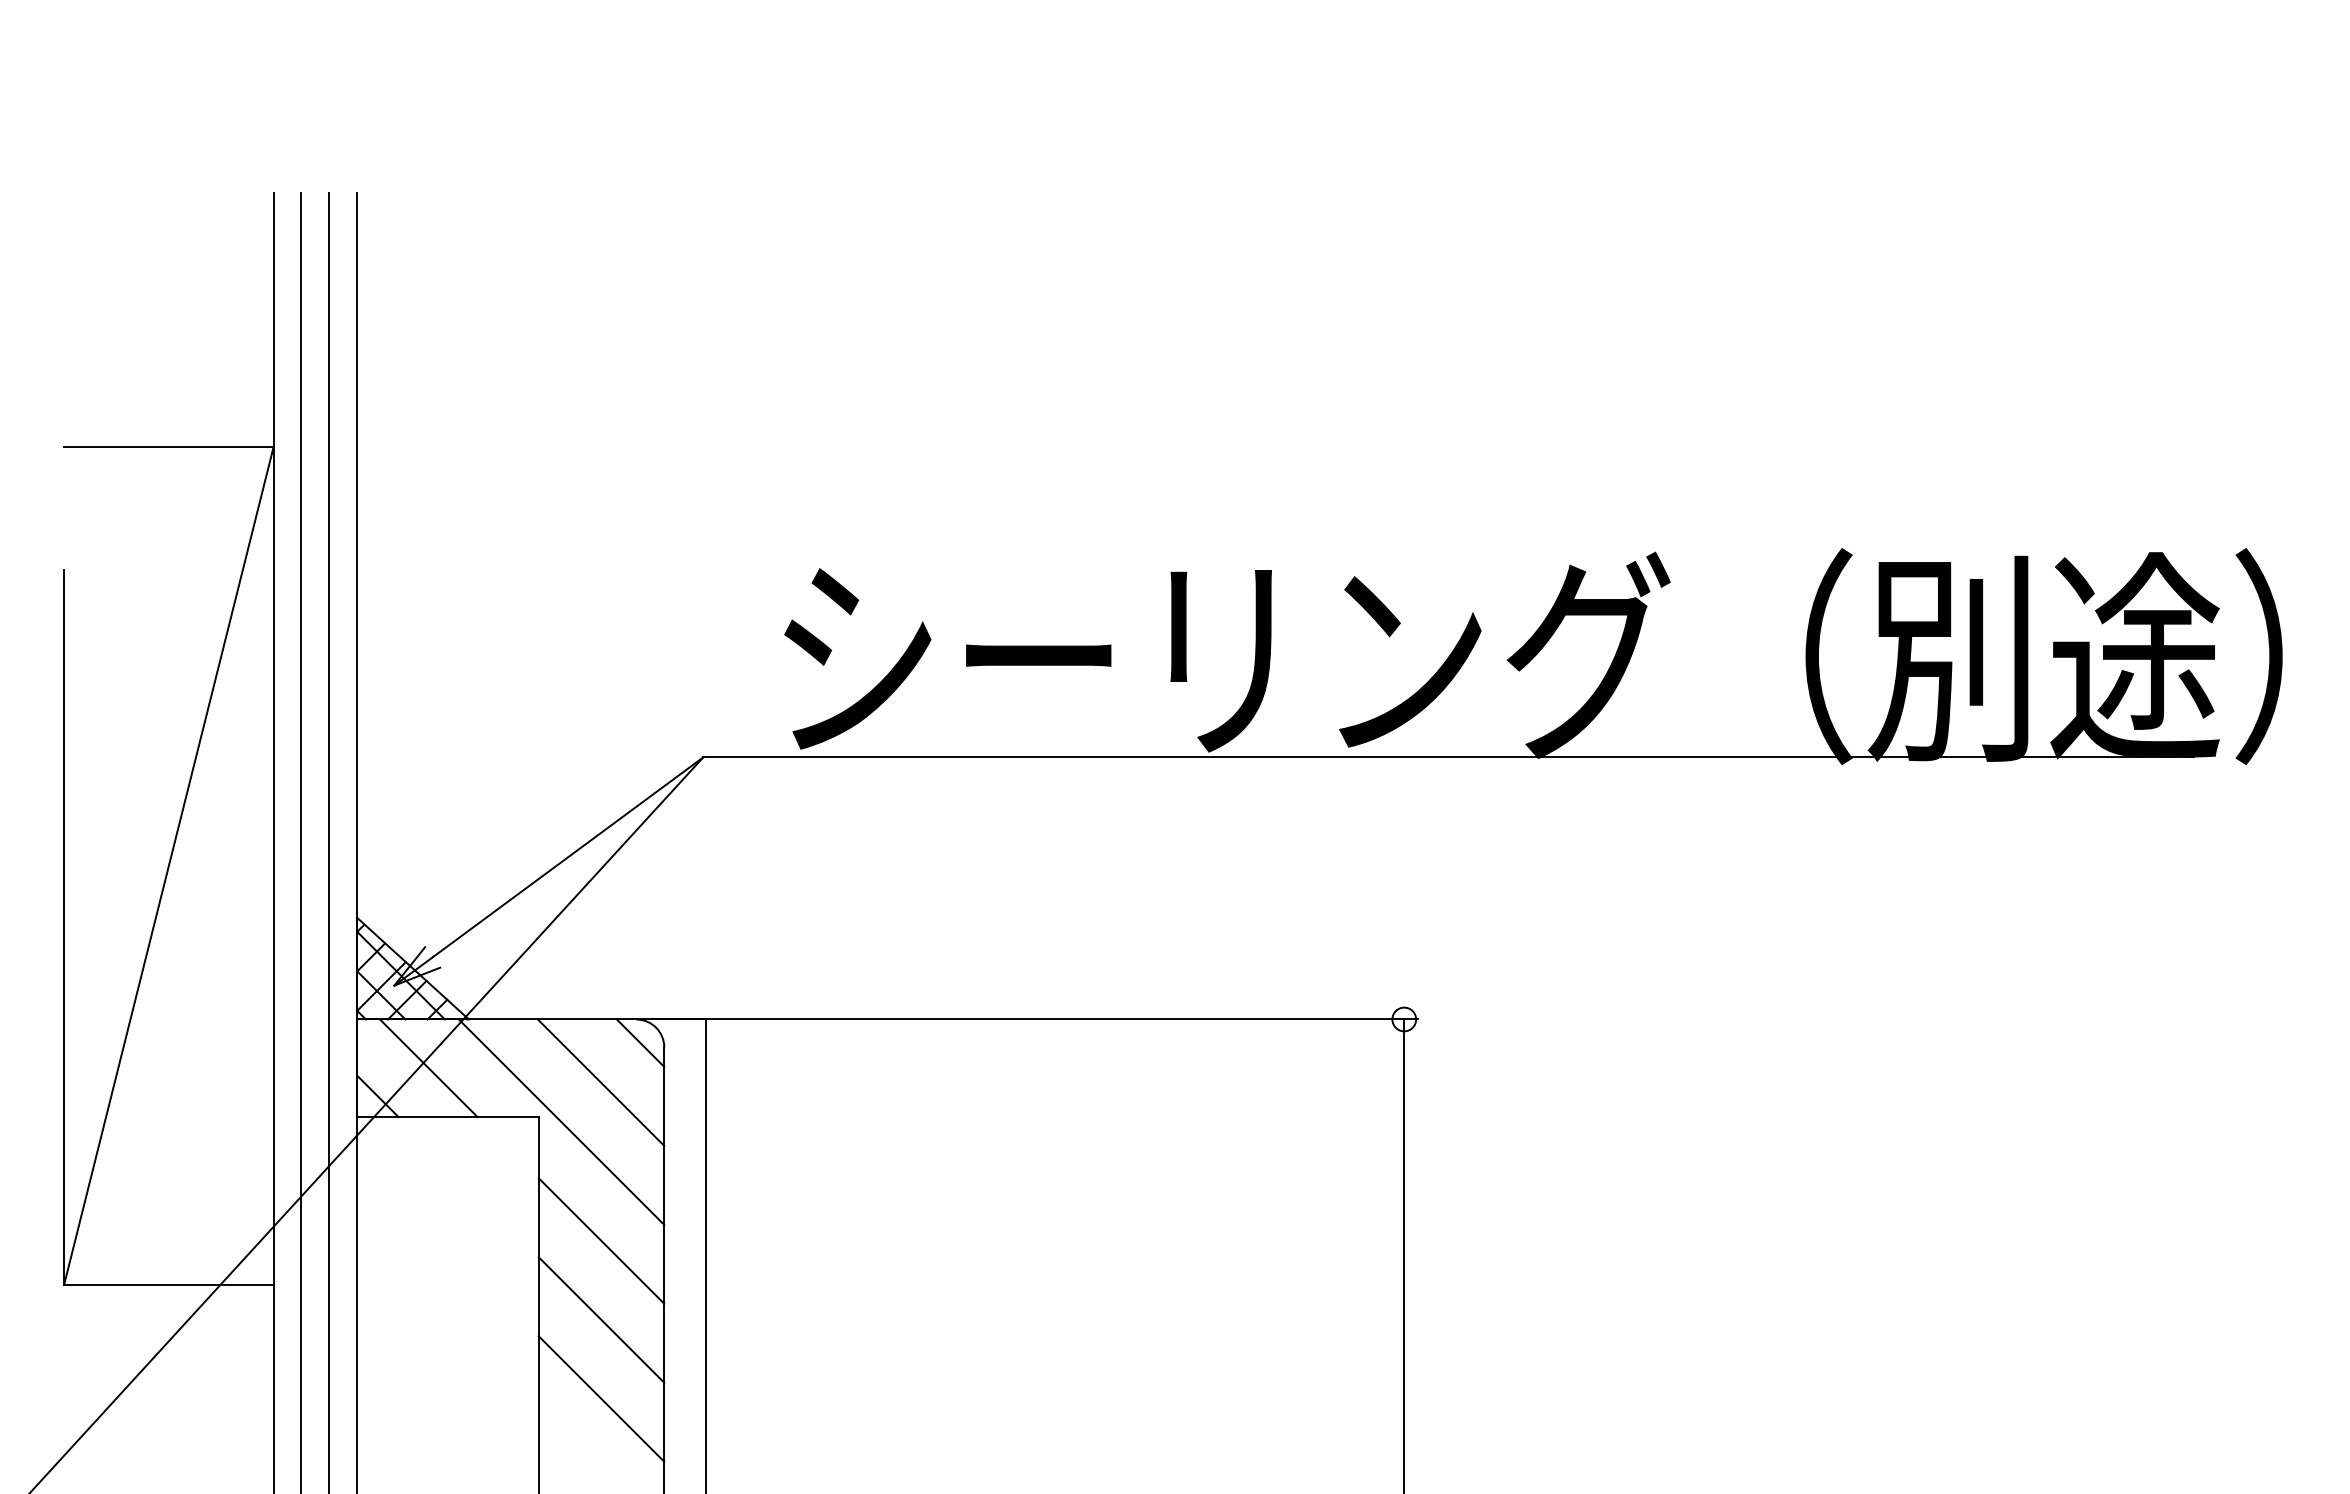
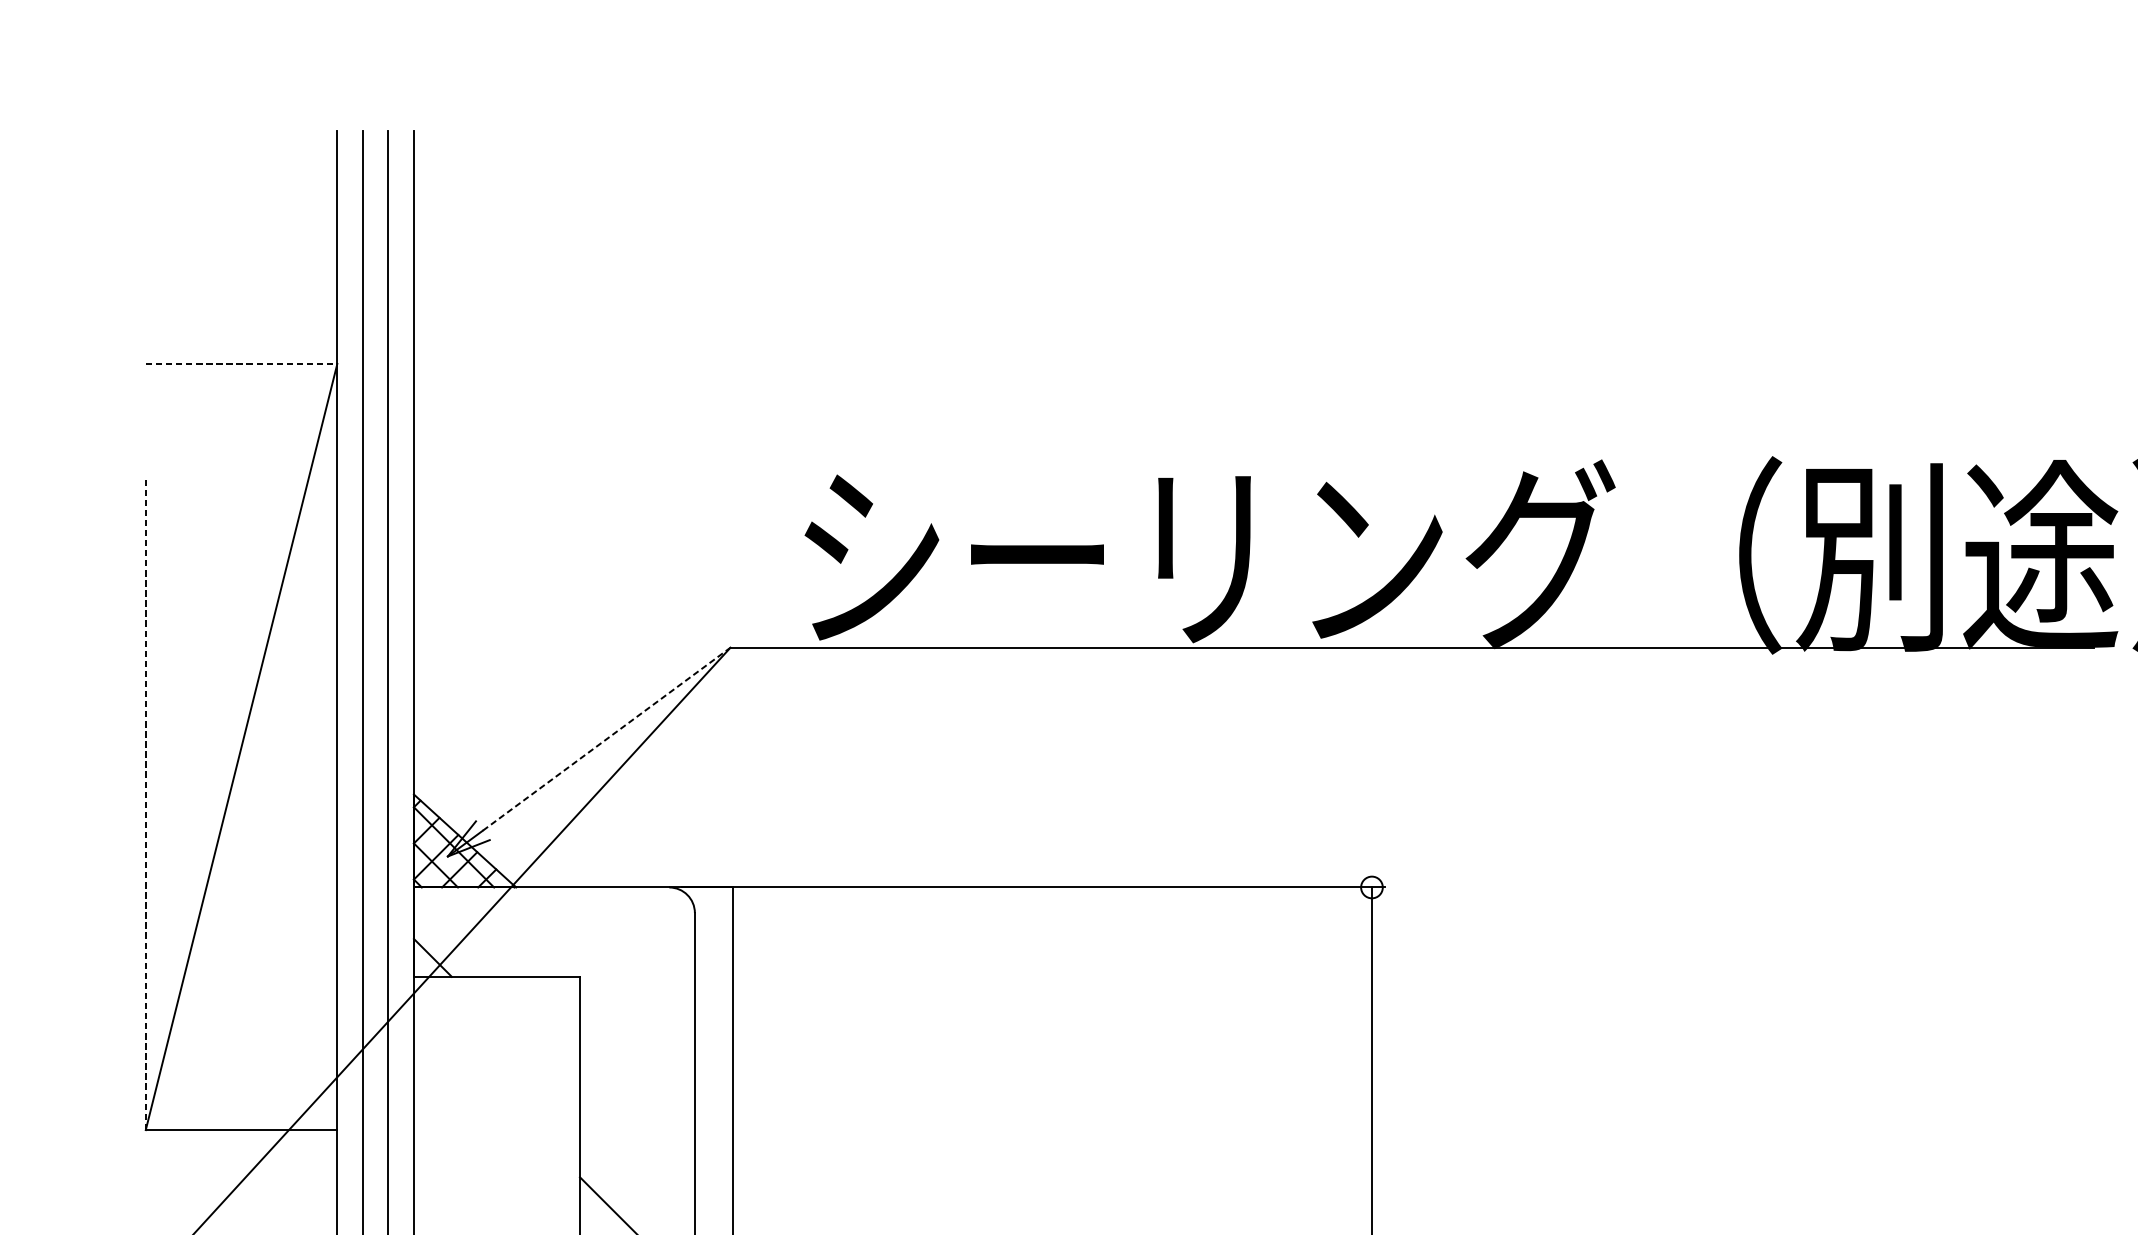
line: (168, 447) -> (241, 364), solid -> dashed
line: (568, 857) -> (607, 739), solid -> dashed
line: (64, 926) -> (146, 802), solid -> dashed
line: (640, 1042) -> (673, 908), removed
line: (428, 1068) -> (479, 932), removed
line: (600, 1082) -> (636, 945), removed
line: (561, 1121) -> (600, 980), removed
line: (601, 1240) -> (637, 1089), removed
line: (601, 1319) -> (637, 1161), removed

